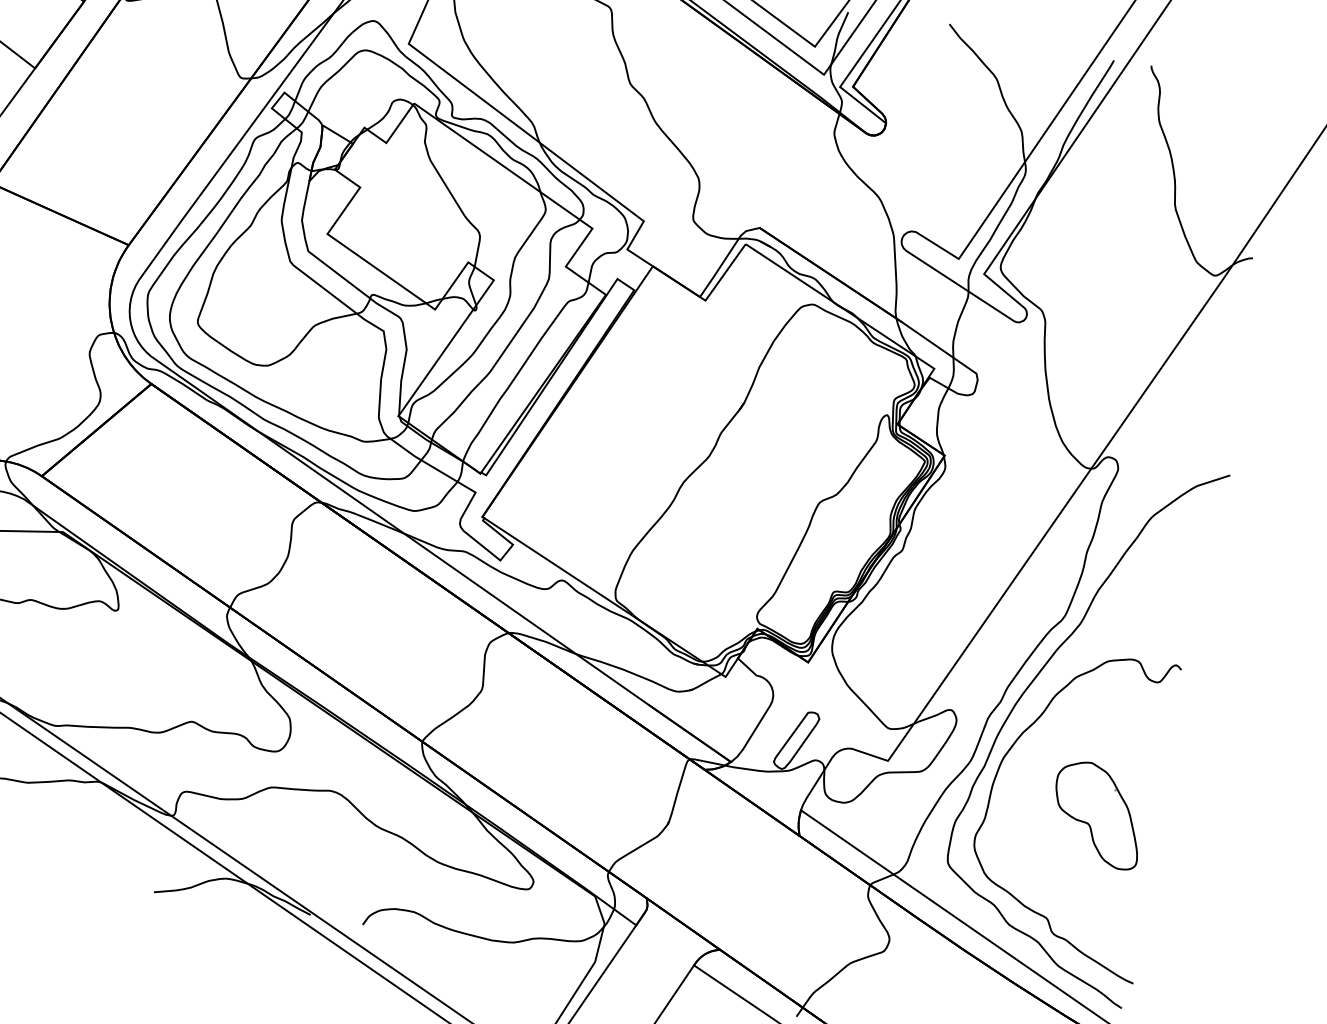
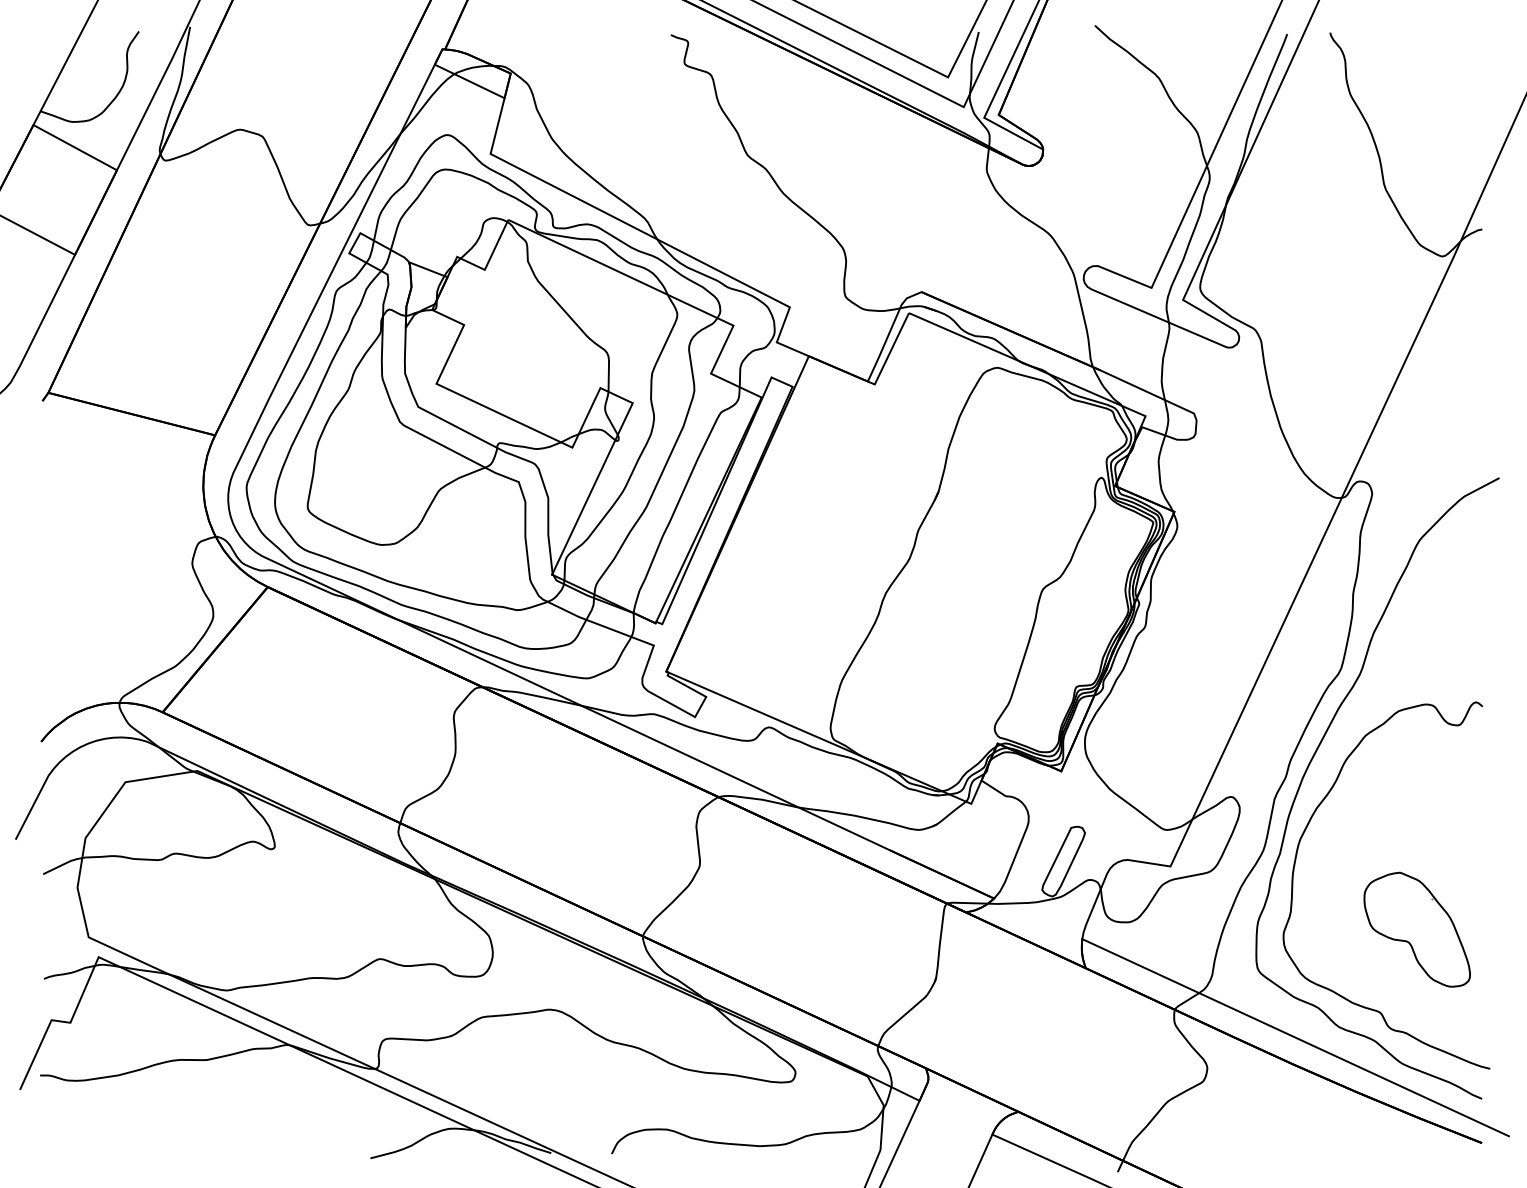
part: (1097, 814) -> (1416, 929), moved

